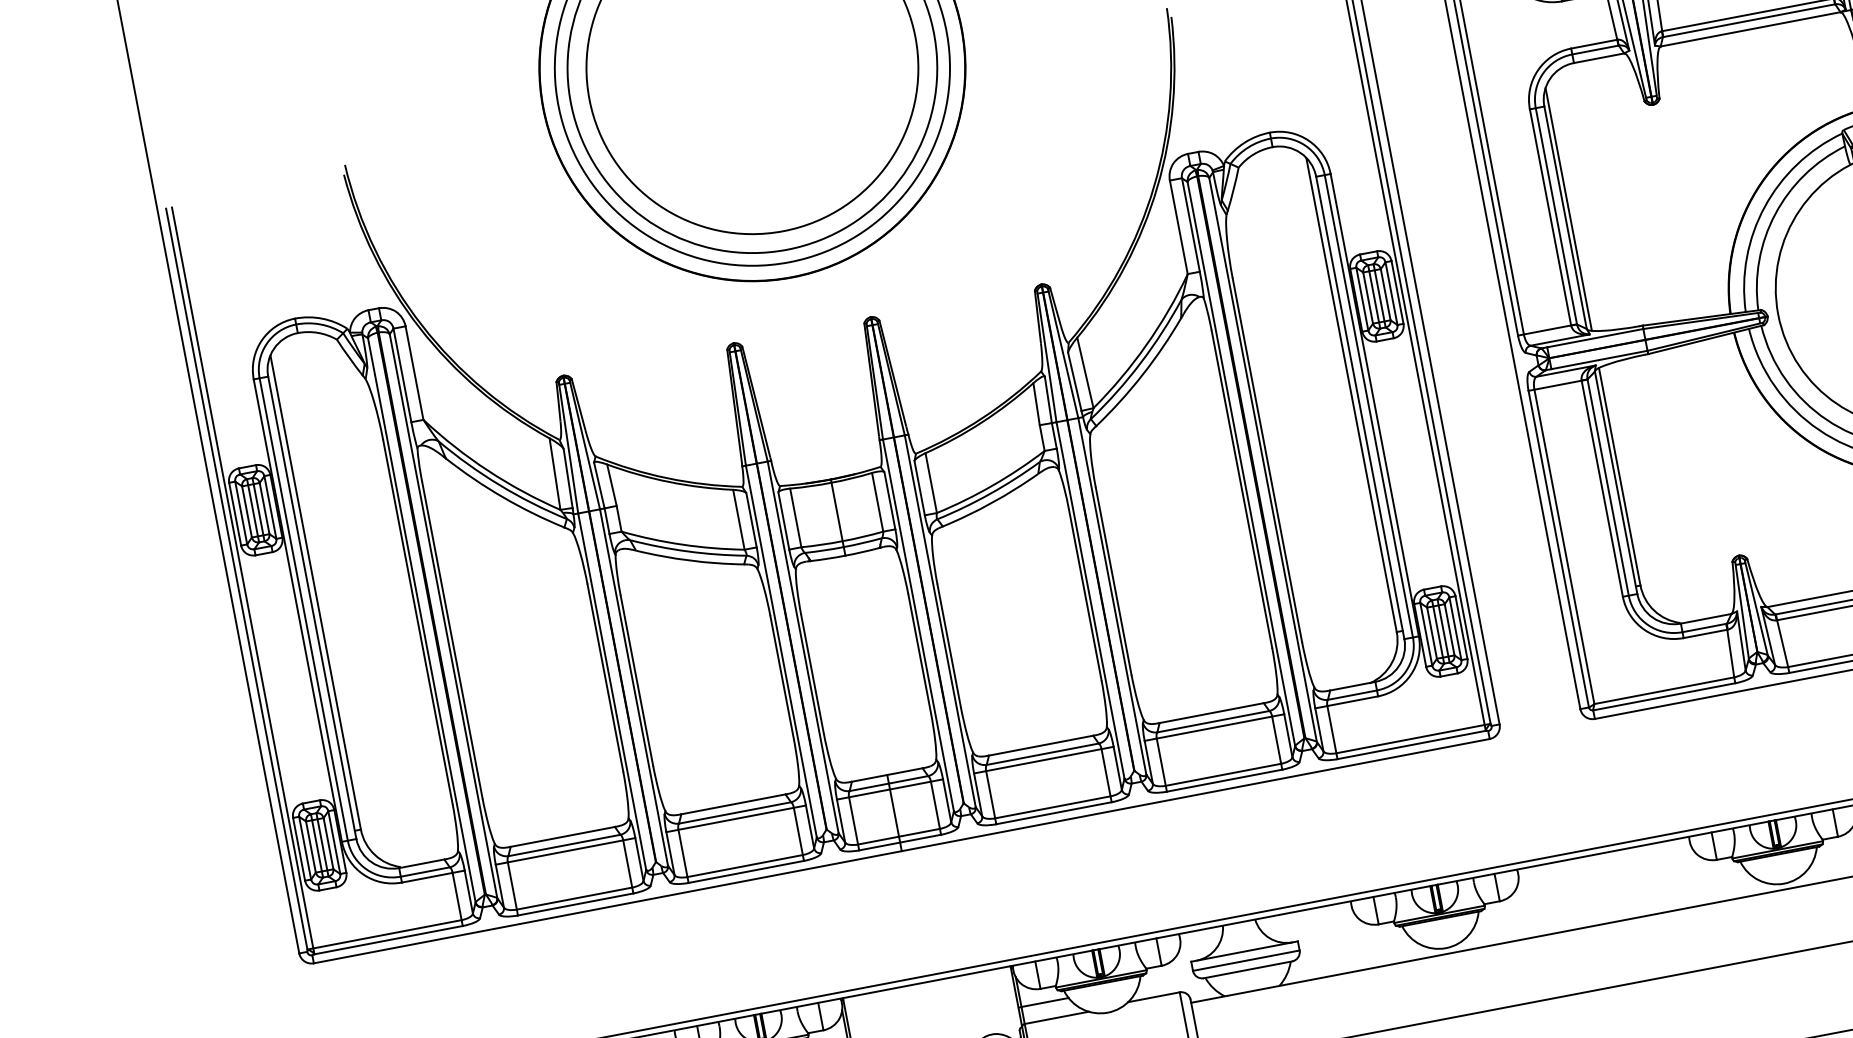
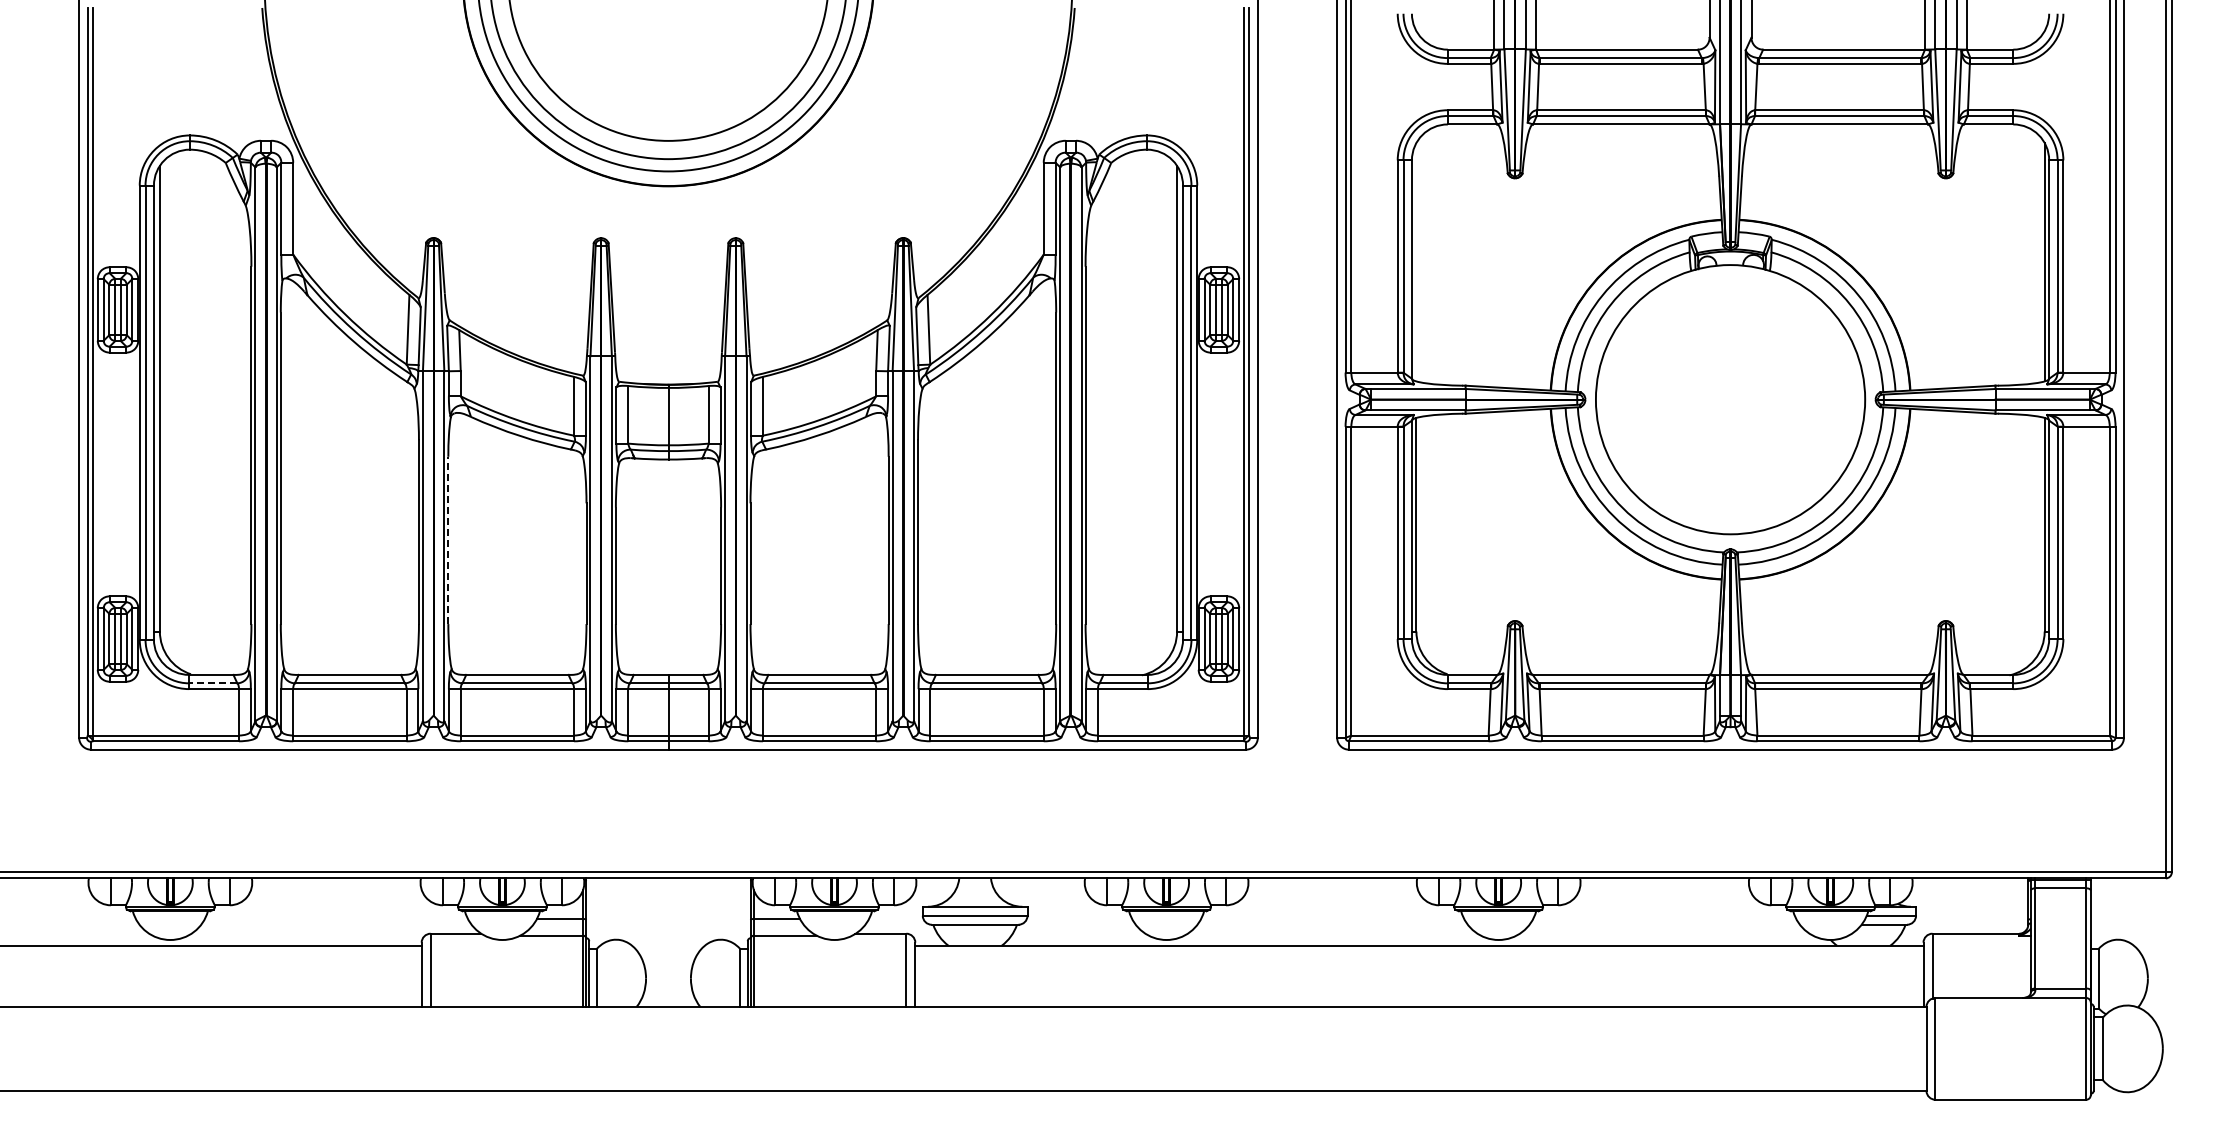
line: (1568, 209) -> (1416, 262), removed
line: (637, 680) -> (448, 540), solid -> dashed
line: (424, 872) -> (212, 683), solid -> dashed

